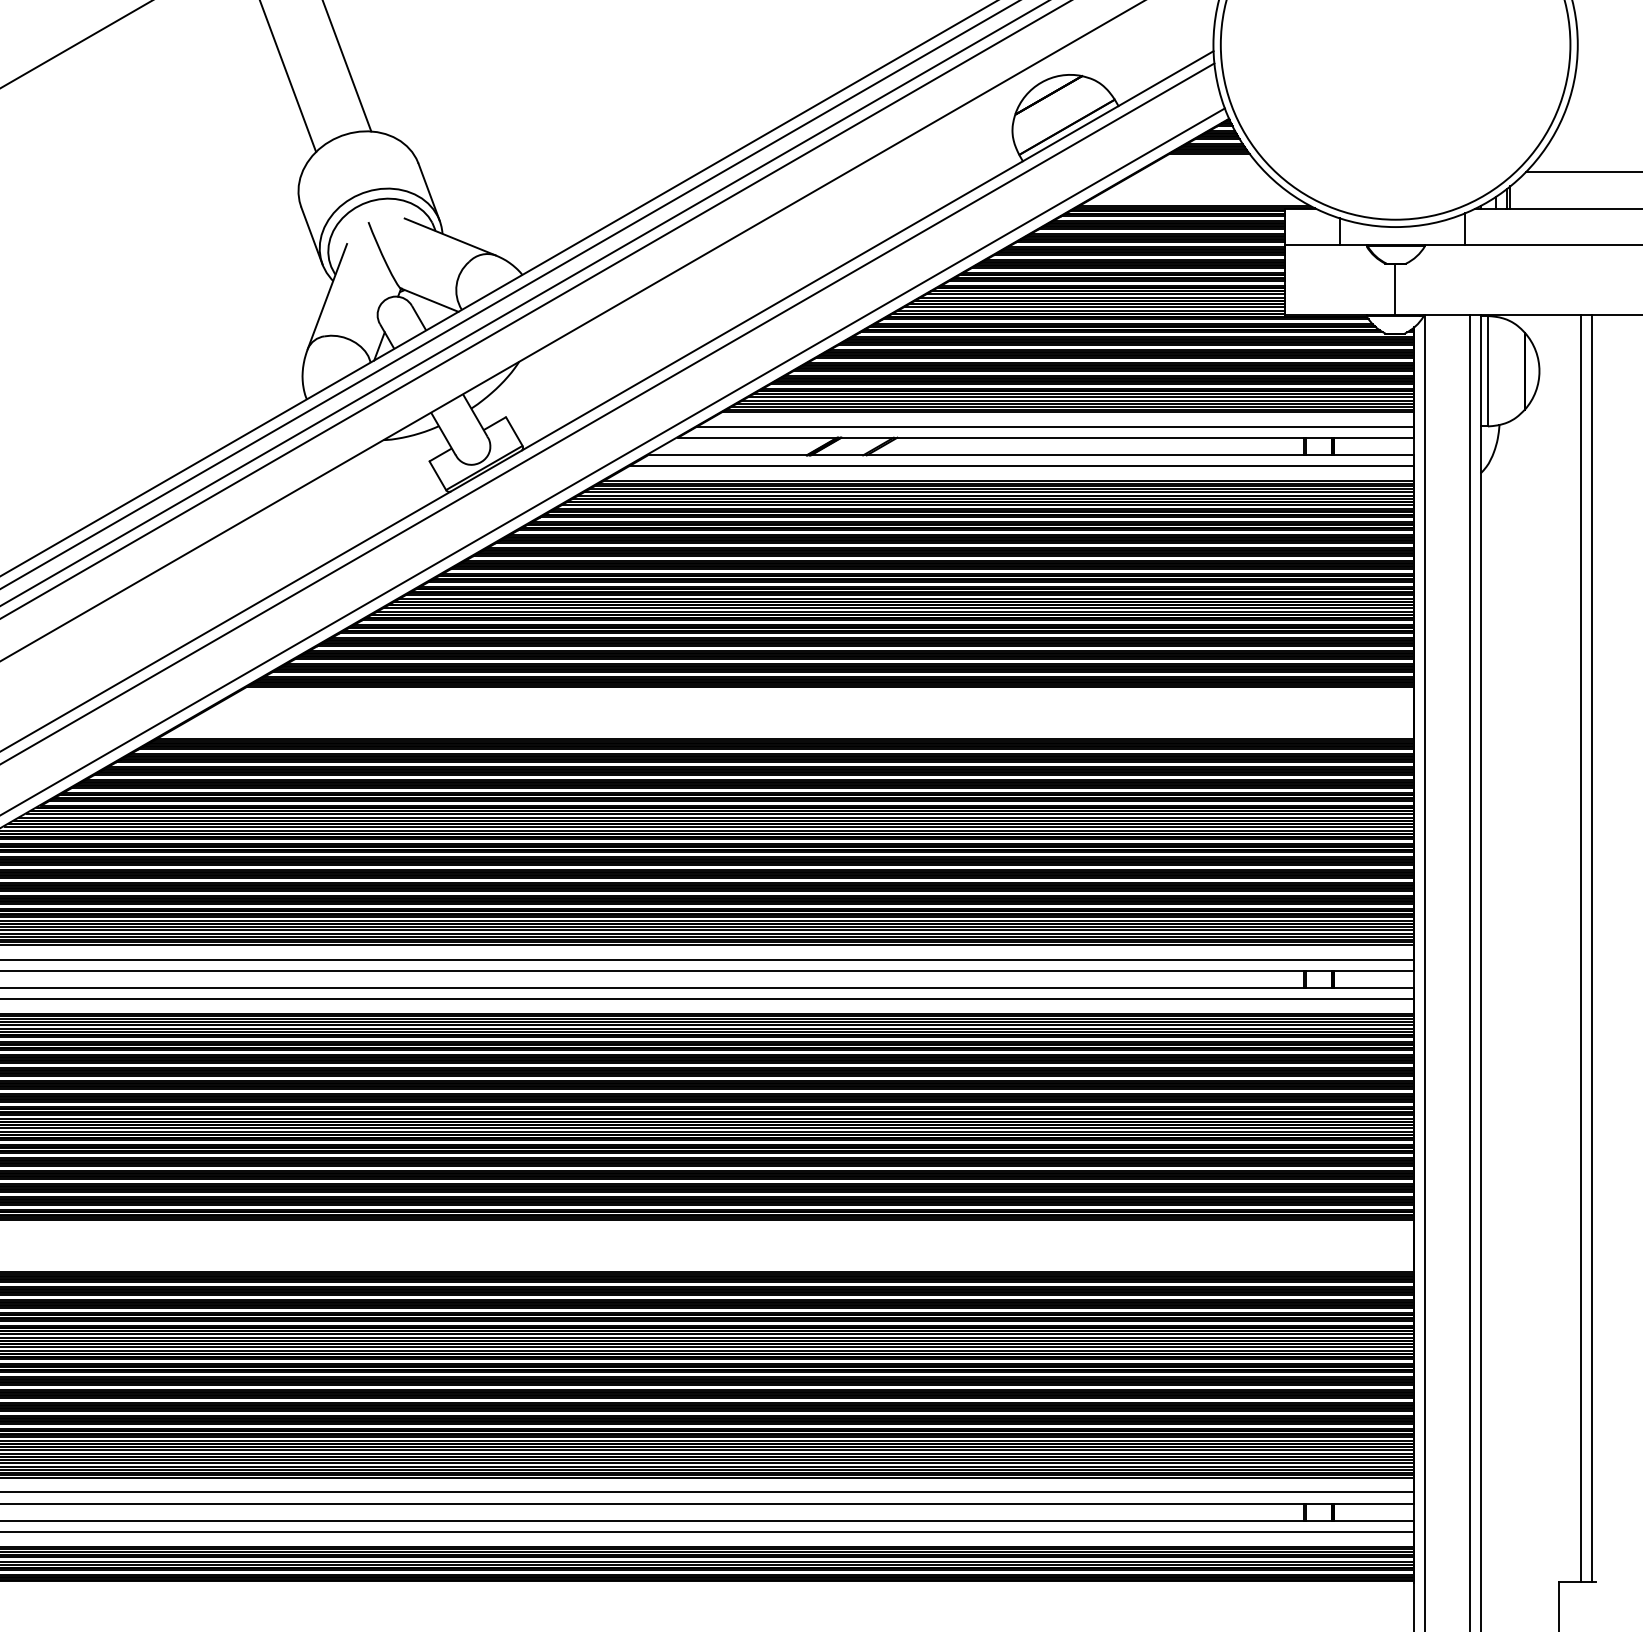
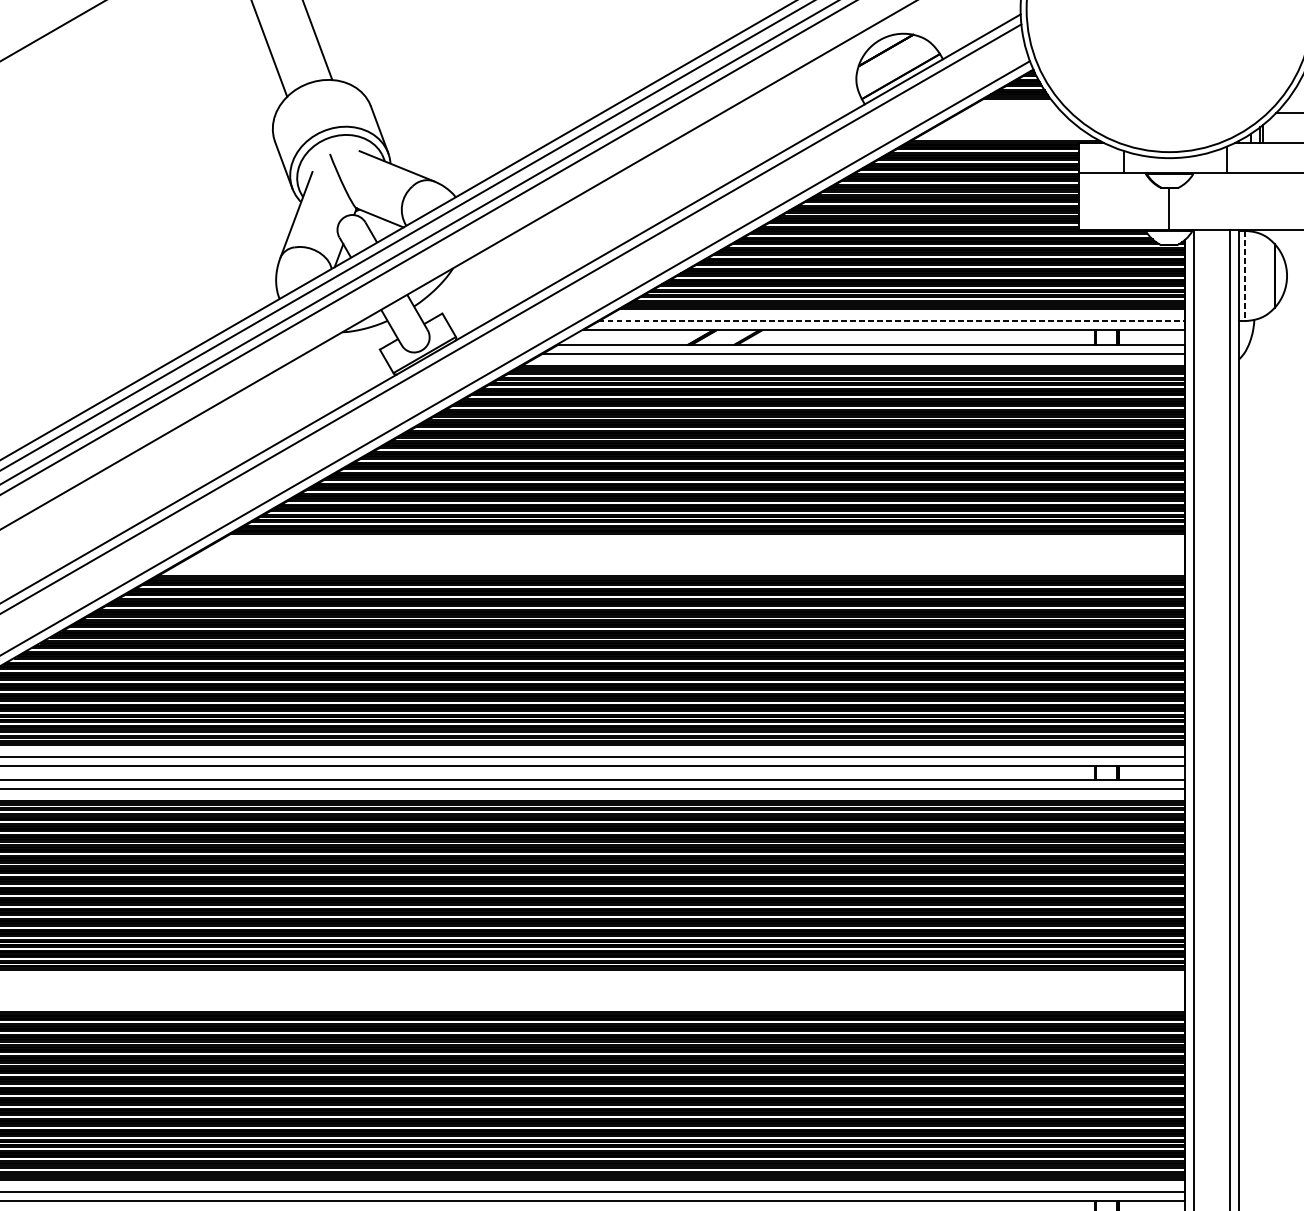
line: (1487, 371) -> (1244, 276), solid -> dashed
line: (1056, 426) -> (892, 321), solid -> dashed

